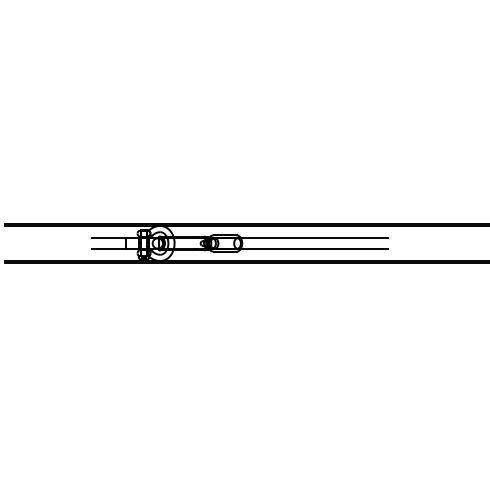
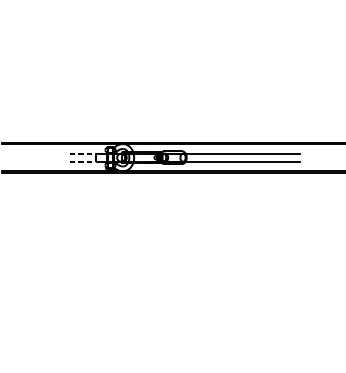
line: (109, 238) -> (83, 153), solid -> dashed
line: (109, 248) -> (83, 161), solid -> dashed

